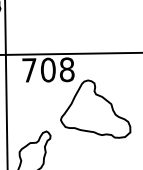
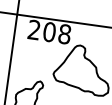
text: (29, 70) -> (34, 30), 708 -> 208

